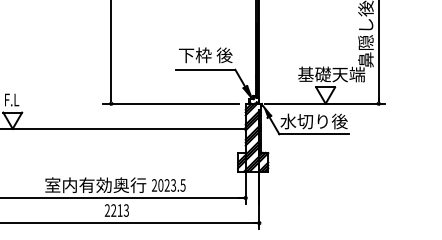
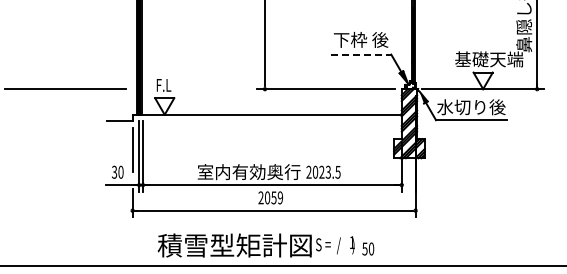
line: (206, 69) -> (361, 54), solid -> dashed
text: (119, 210) -> (273, 197), 2213 -> 2059

